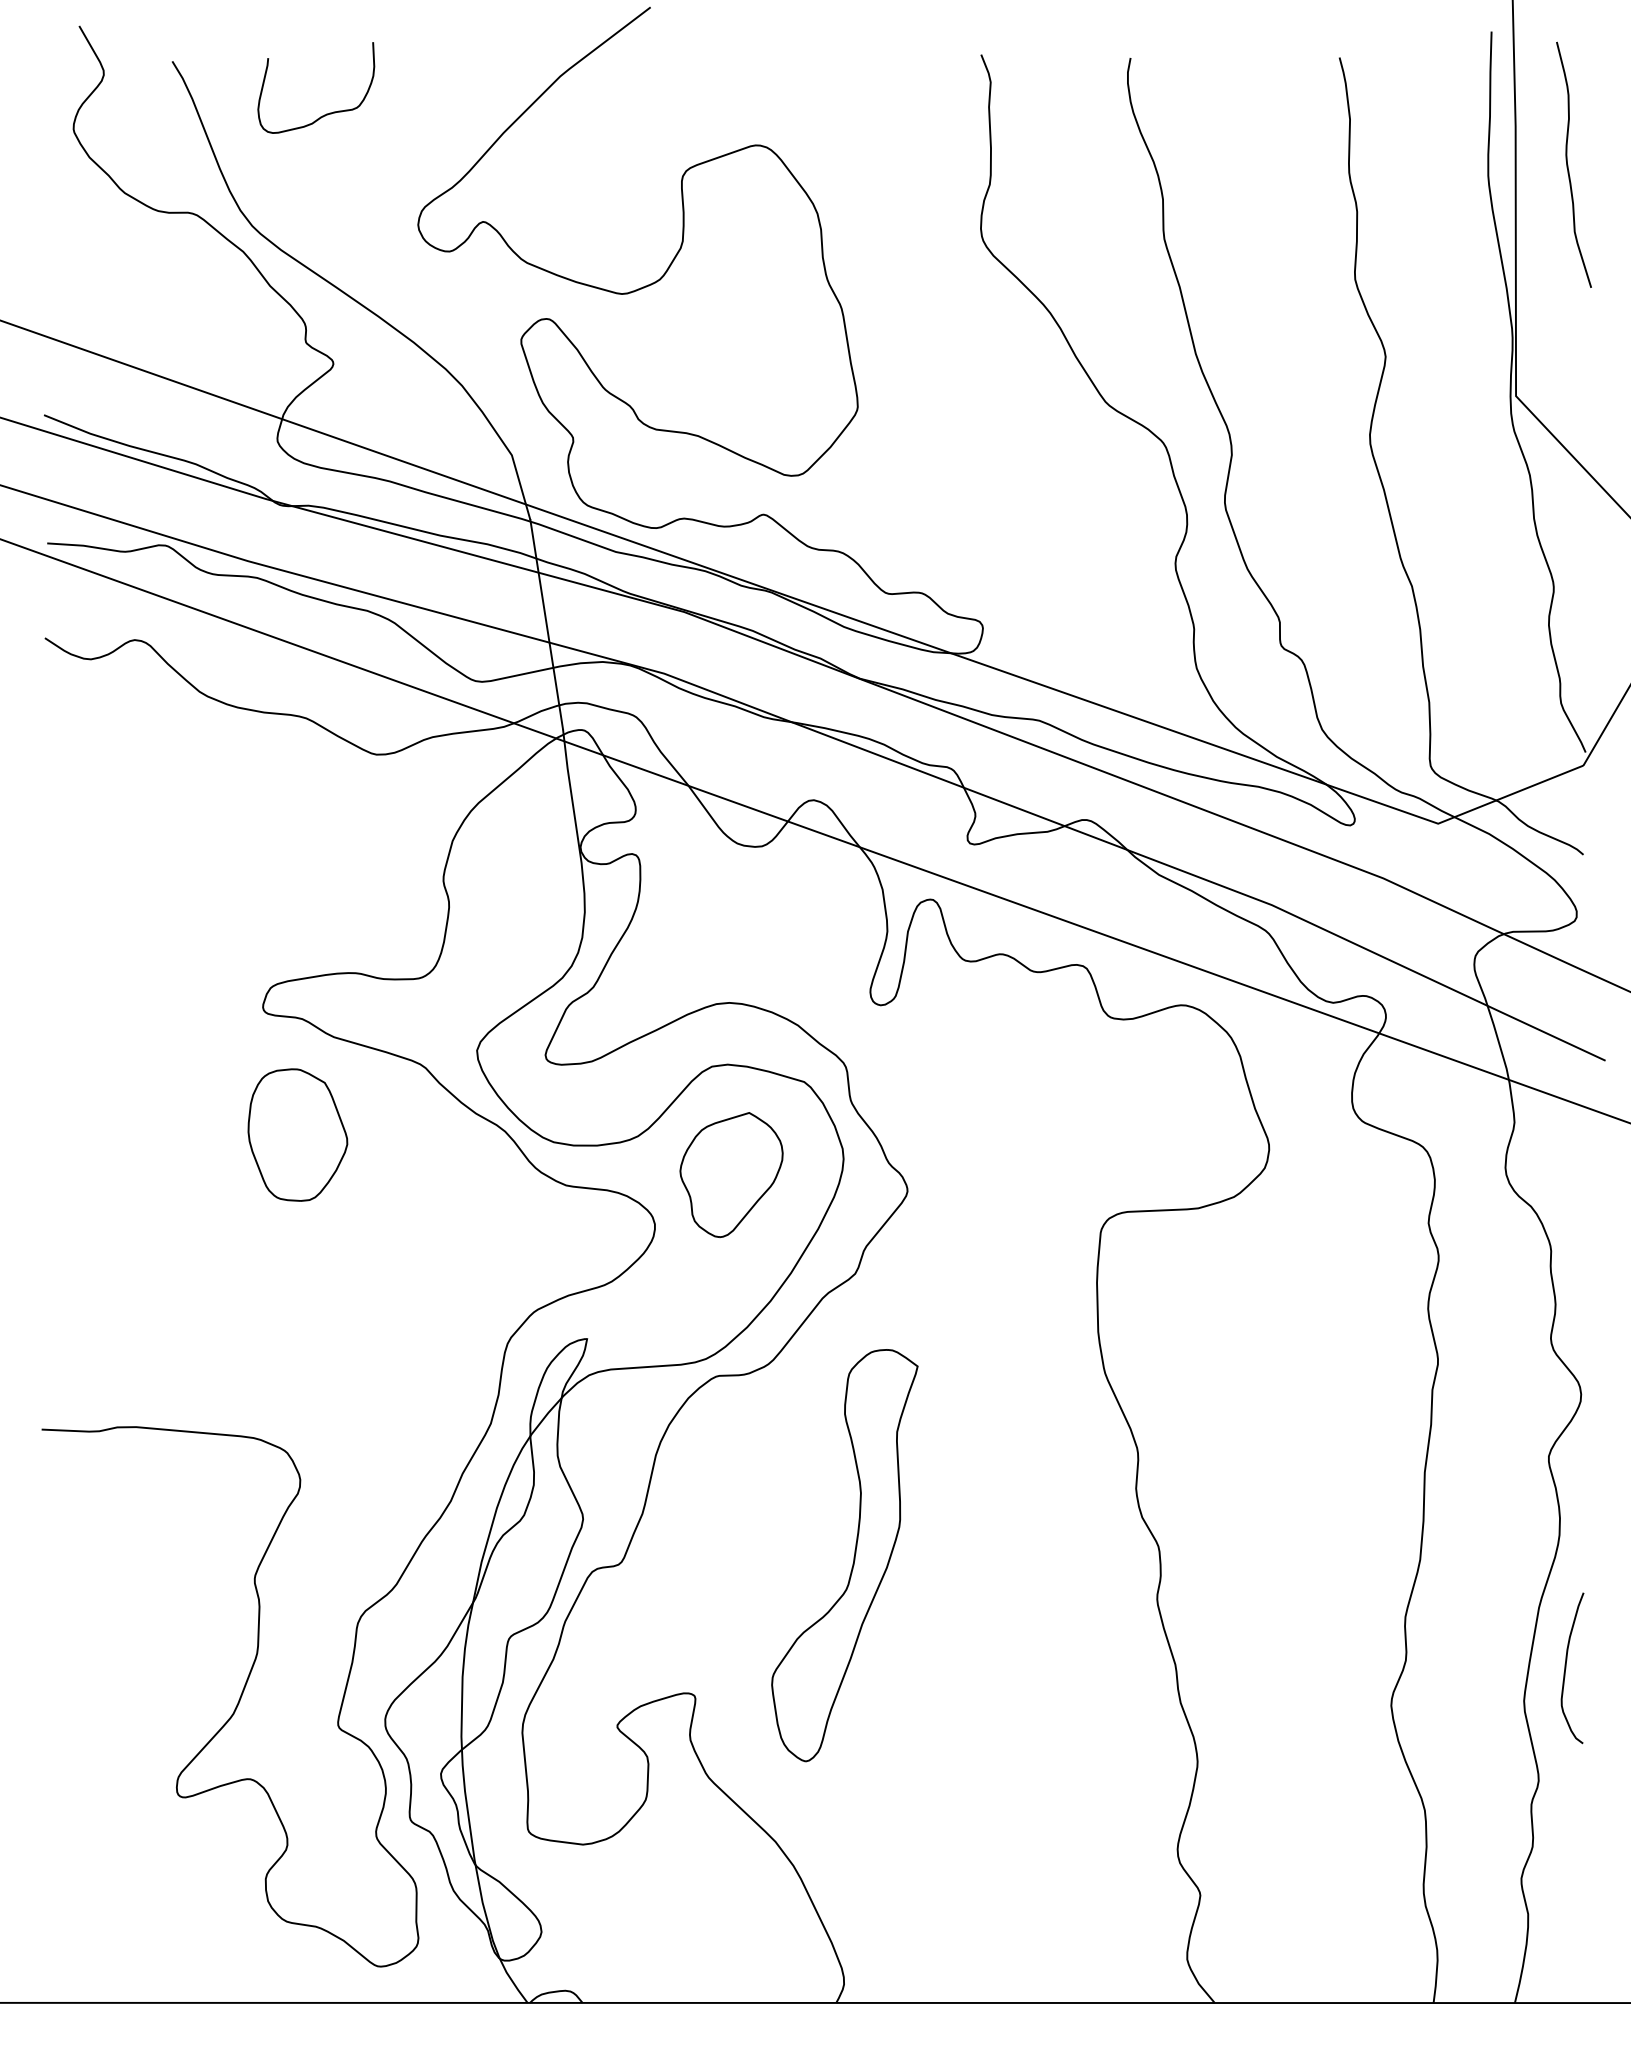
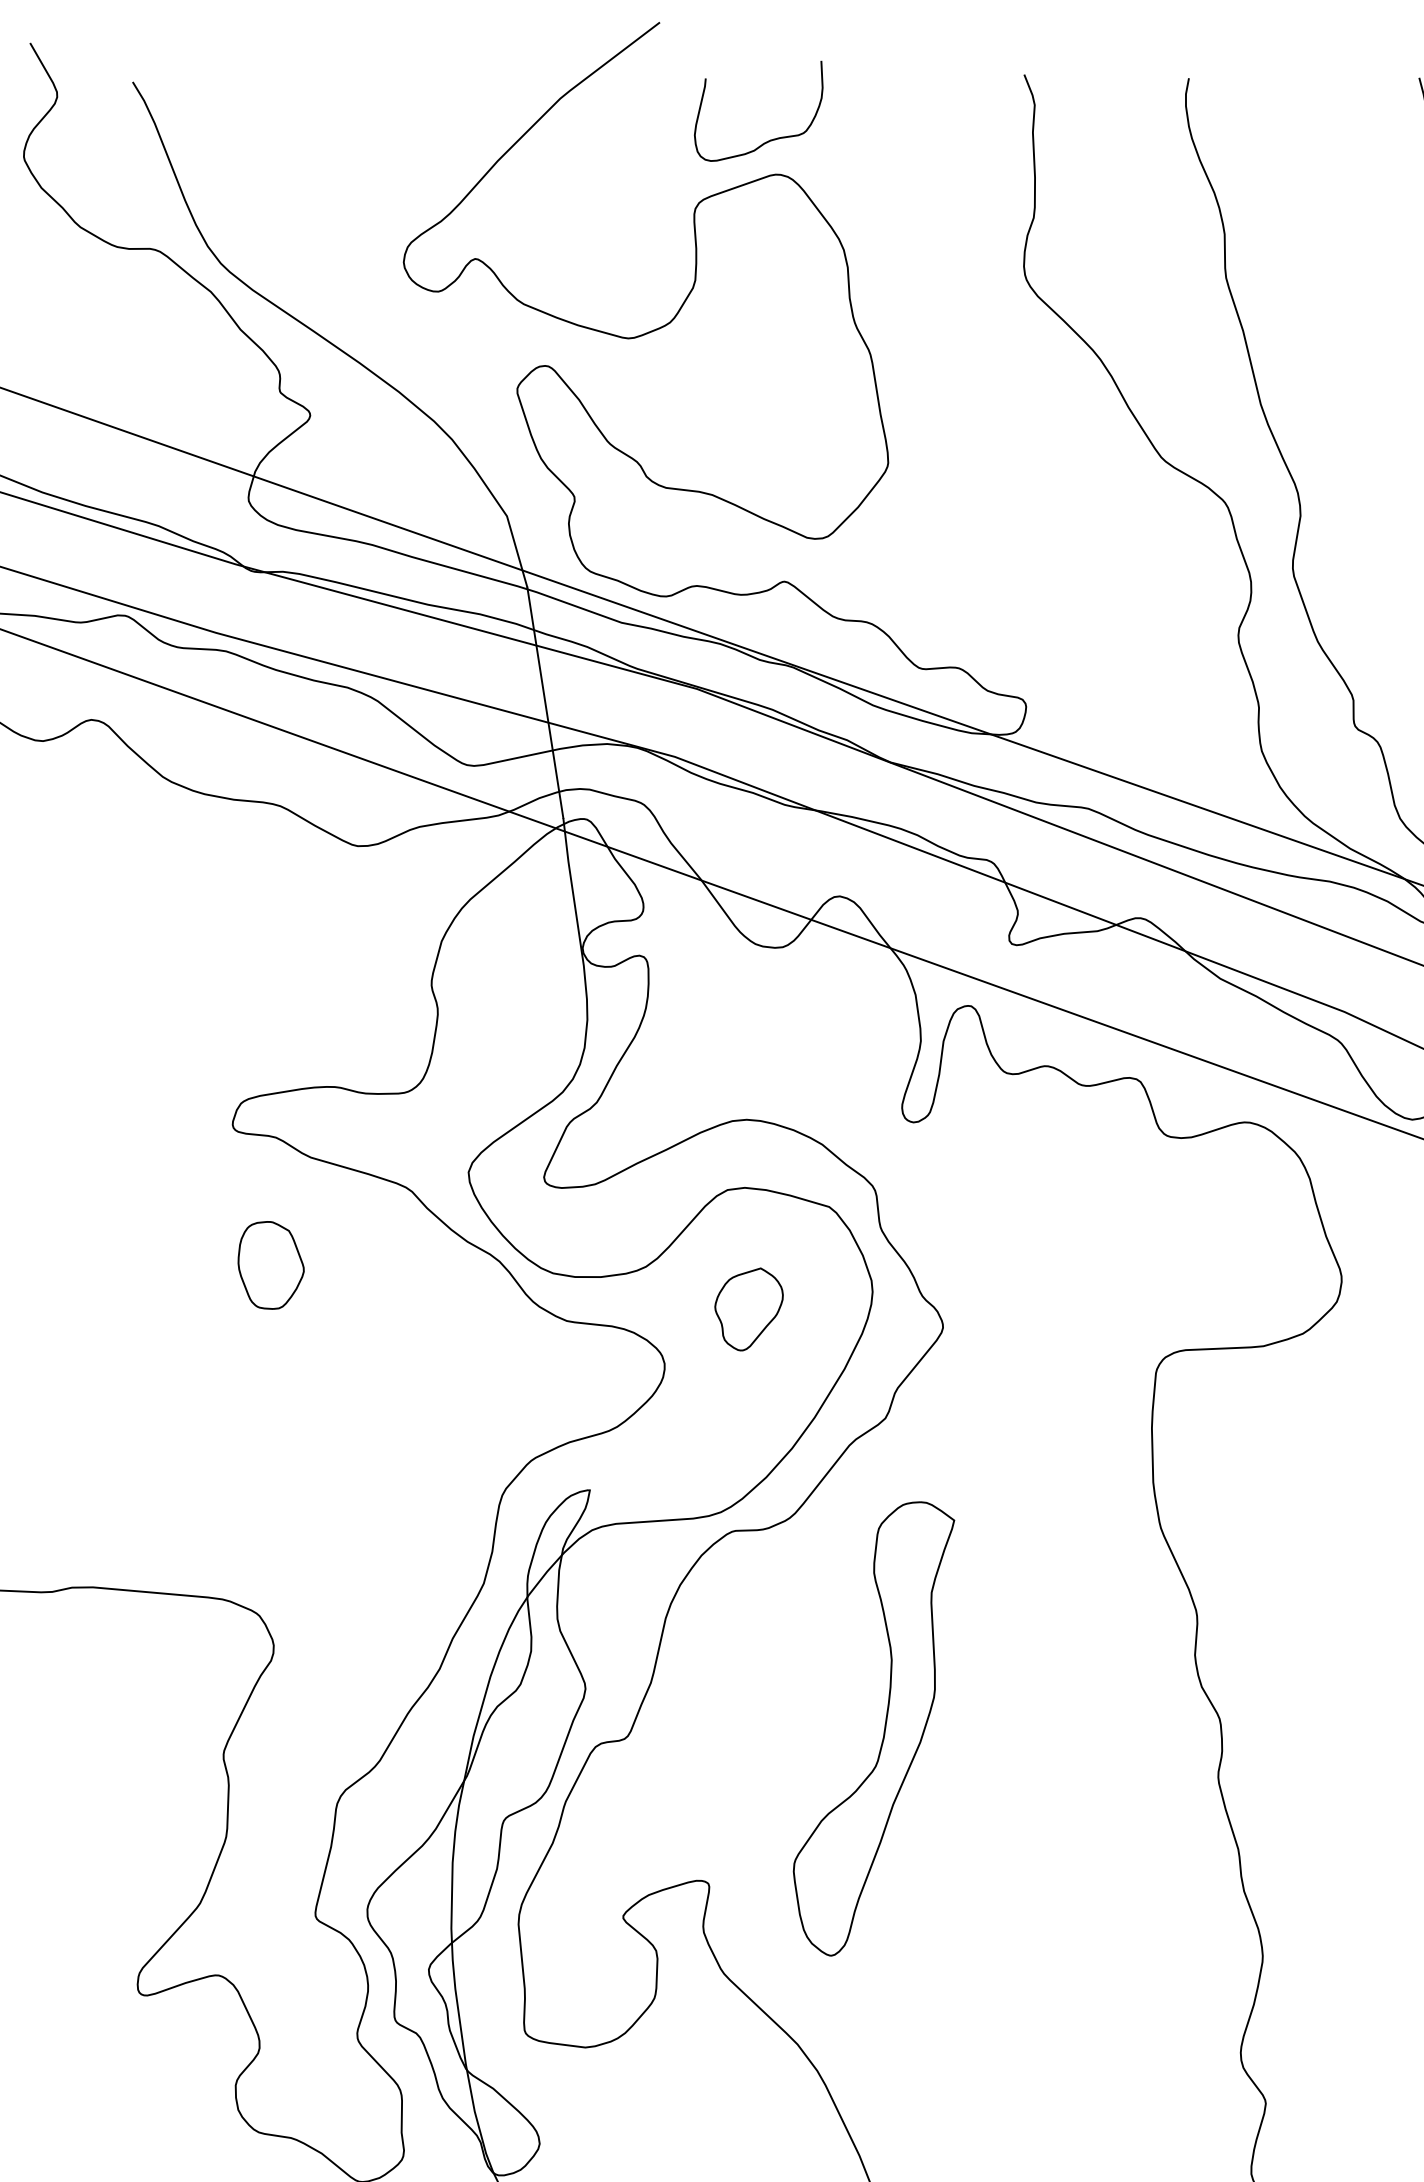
curve: (326, 113) -> (769, 139), moved
part: (297, 1134) -> (270, 1264), size x0.6
part: (731, 1174) -> (749, 1308), size x0.6

